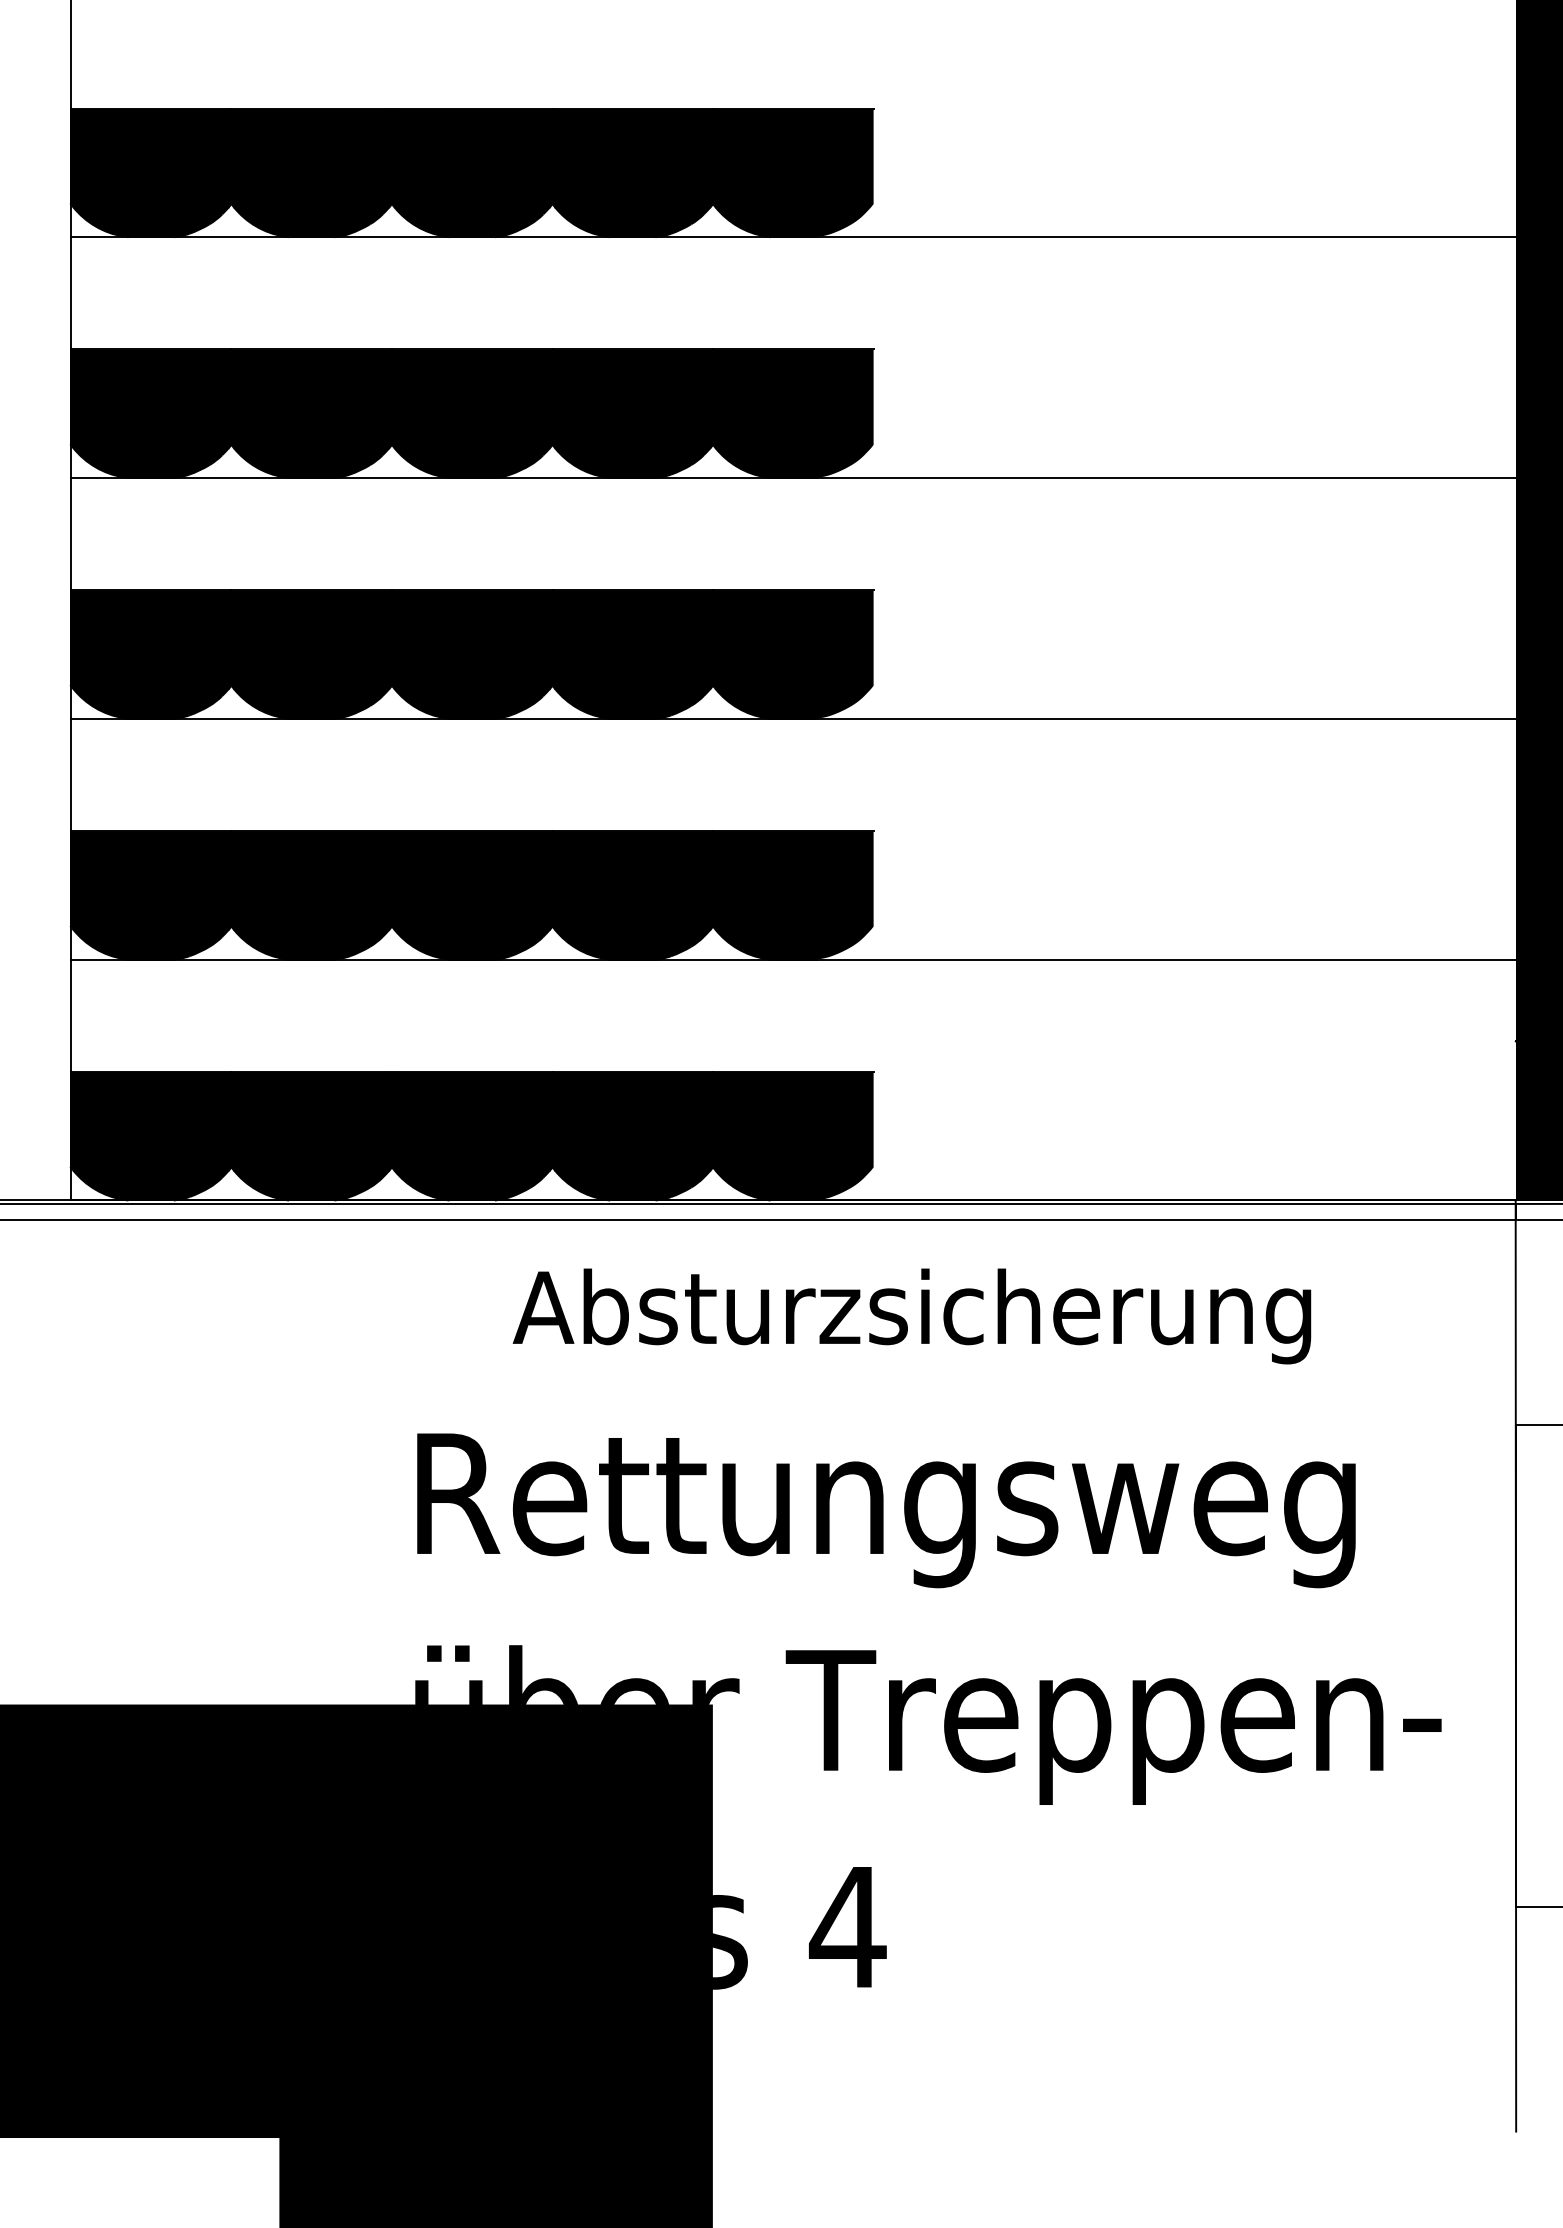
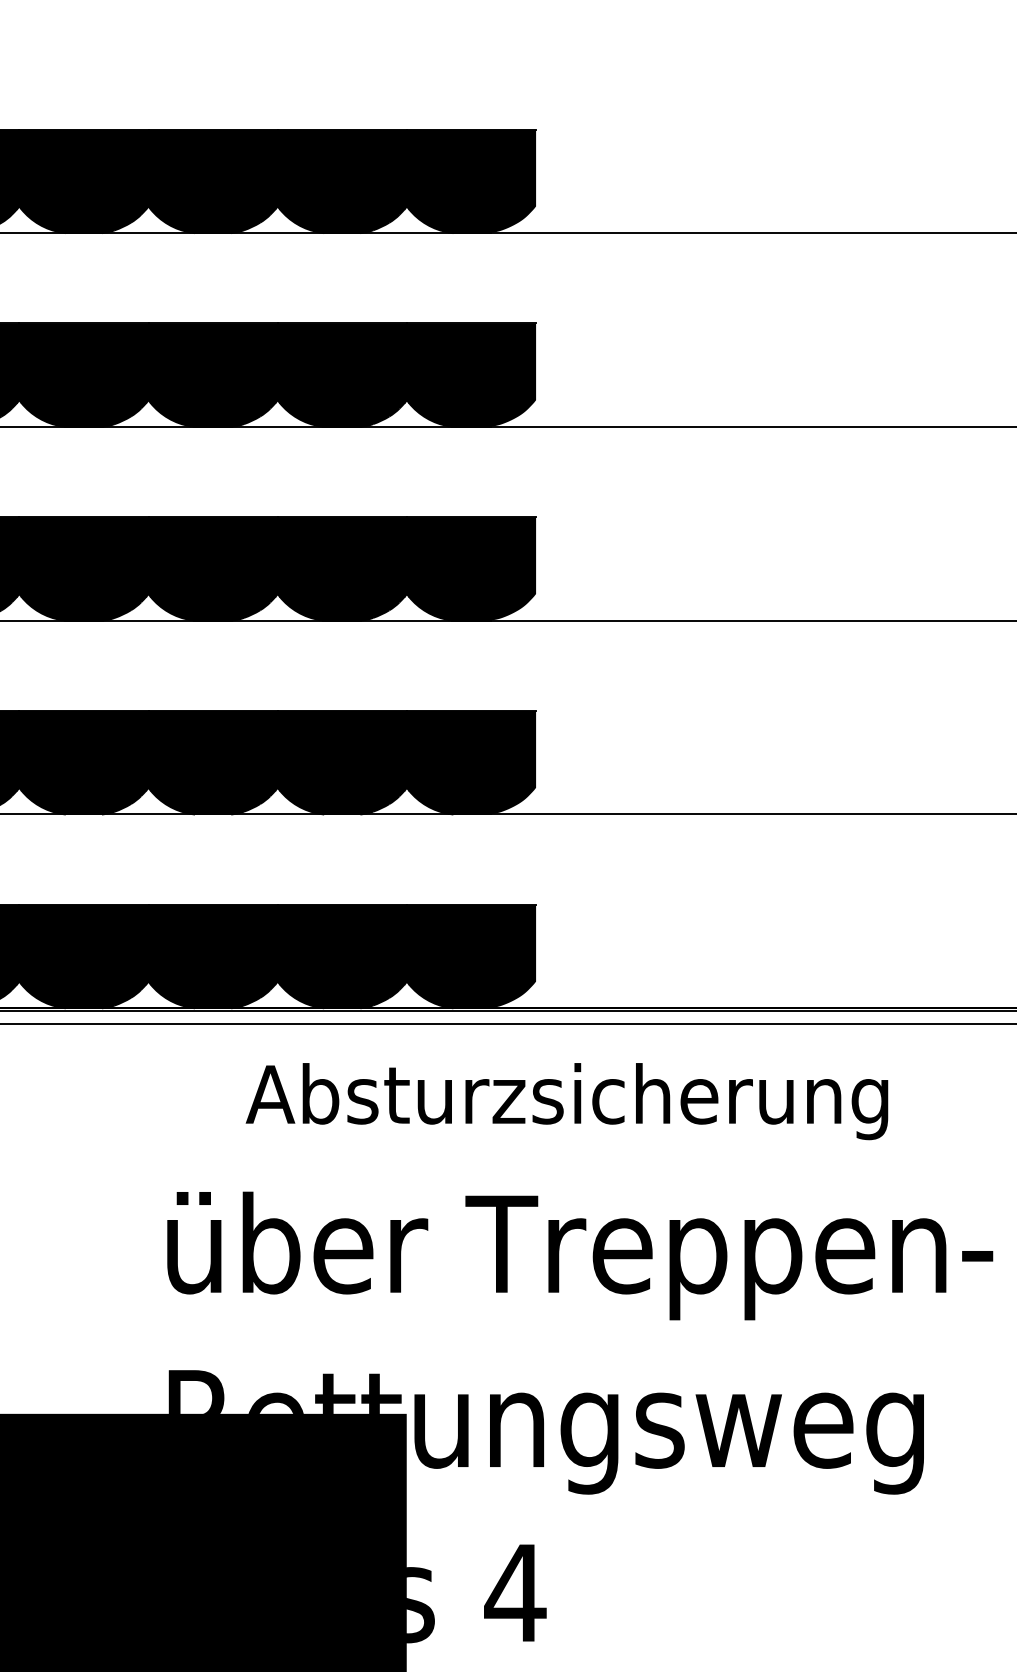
text: (928, 1508) -> (580, 1256), Rettungsweg -> über Treppen-
text: (928, 1724) -> (580, 1429), über Treppen- -> Rettungsweg

